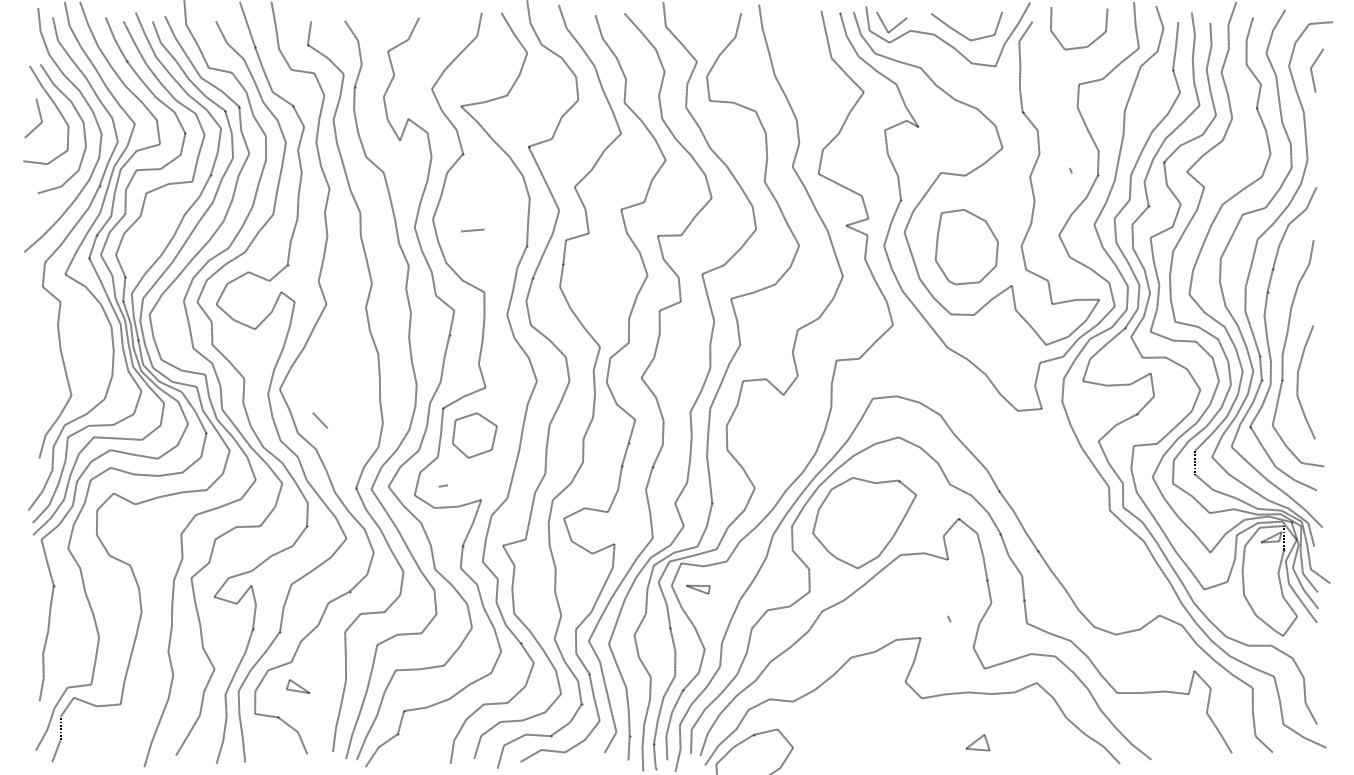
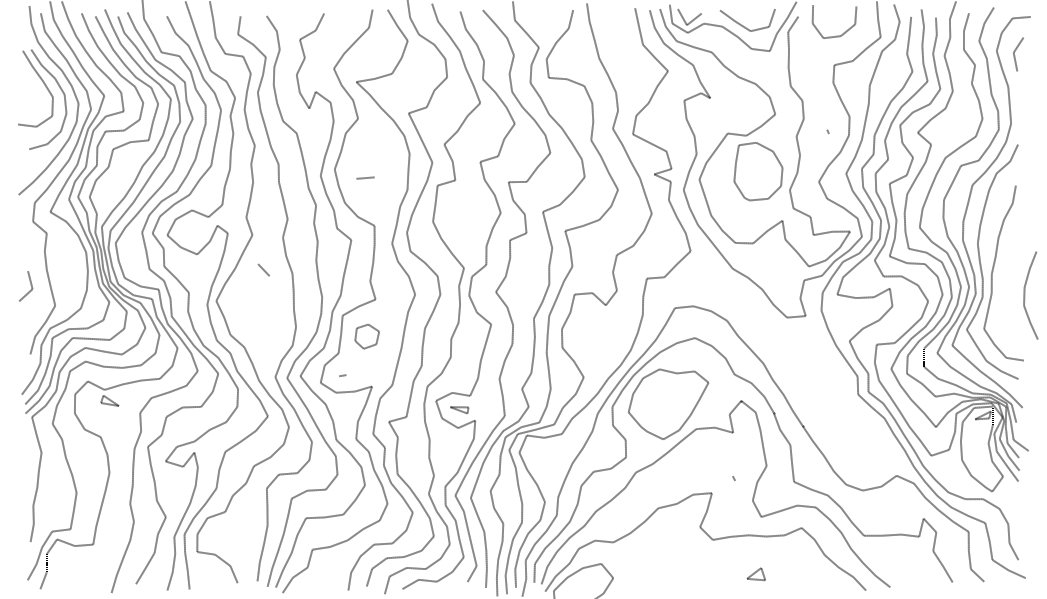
line: (39, 116) -> (30, 284), moved
part: (966, 247) -> (758, 171), moved
curve: (1298, 382) -> (1024, 295), moved
line: (319, 420) -> (263, 270), moved
part: (474, 435) -> (366, 336), size x0.7
part: (698, 589) -> (459, 410), moved
part: (297, 686) -> (109, 400), moved

